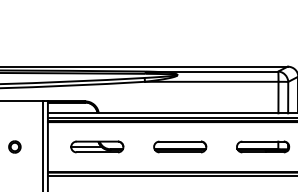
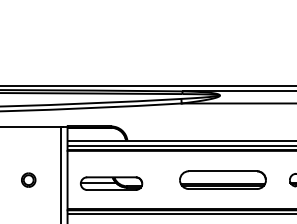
part: (97, 146) -> (111, 183), moved
part: (180, 146) -> (223, 179), size x1.4

